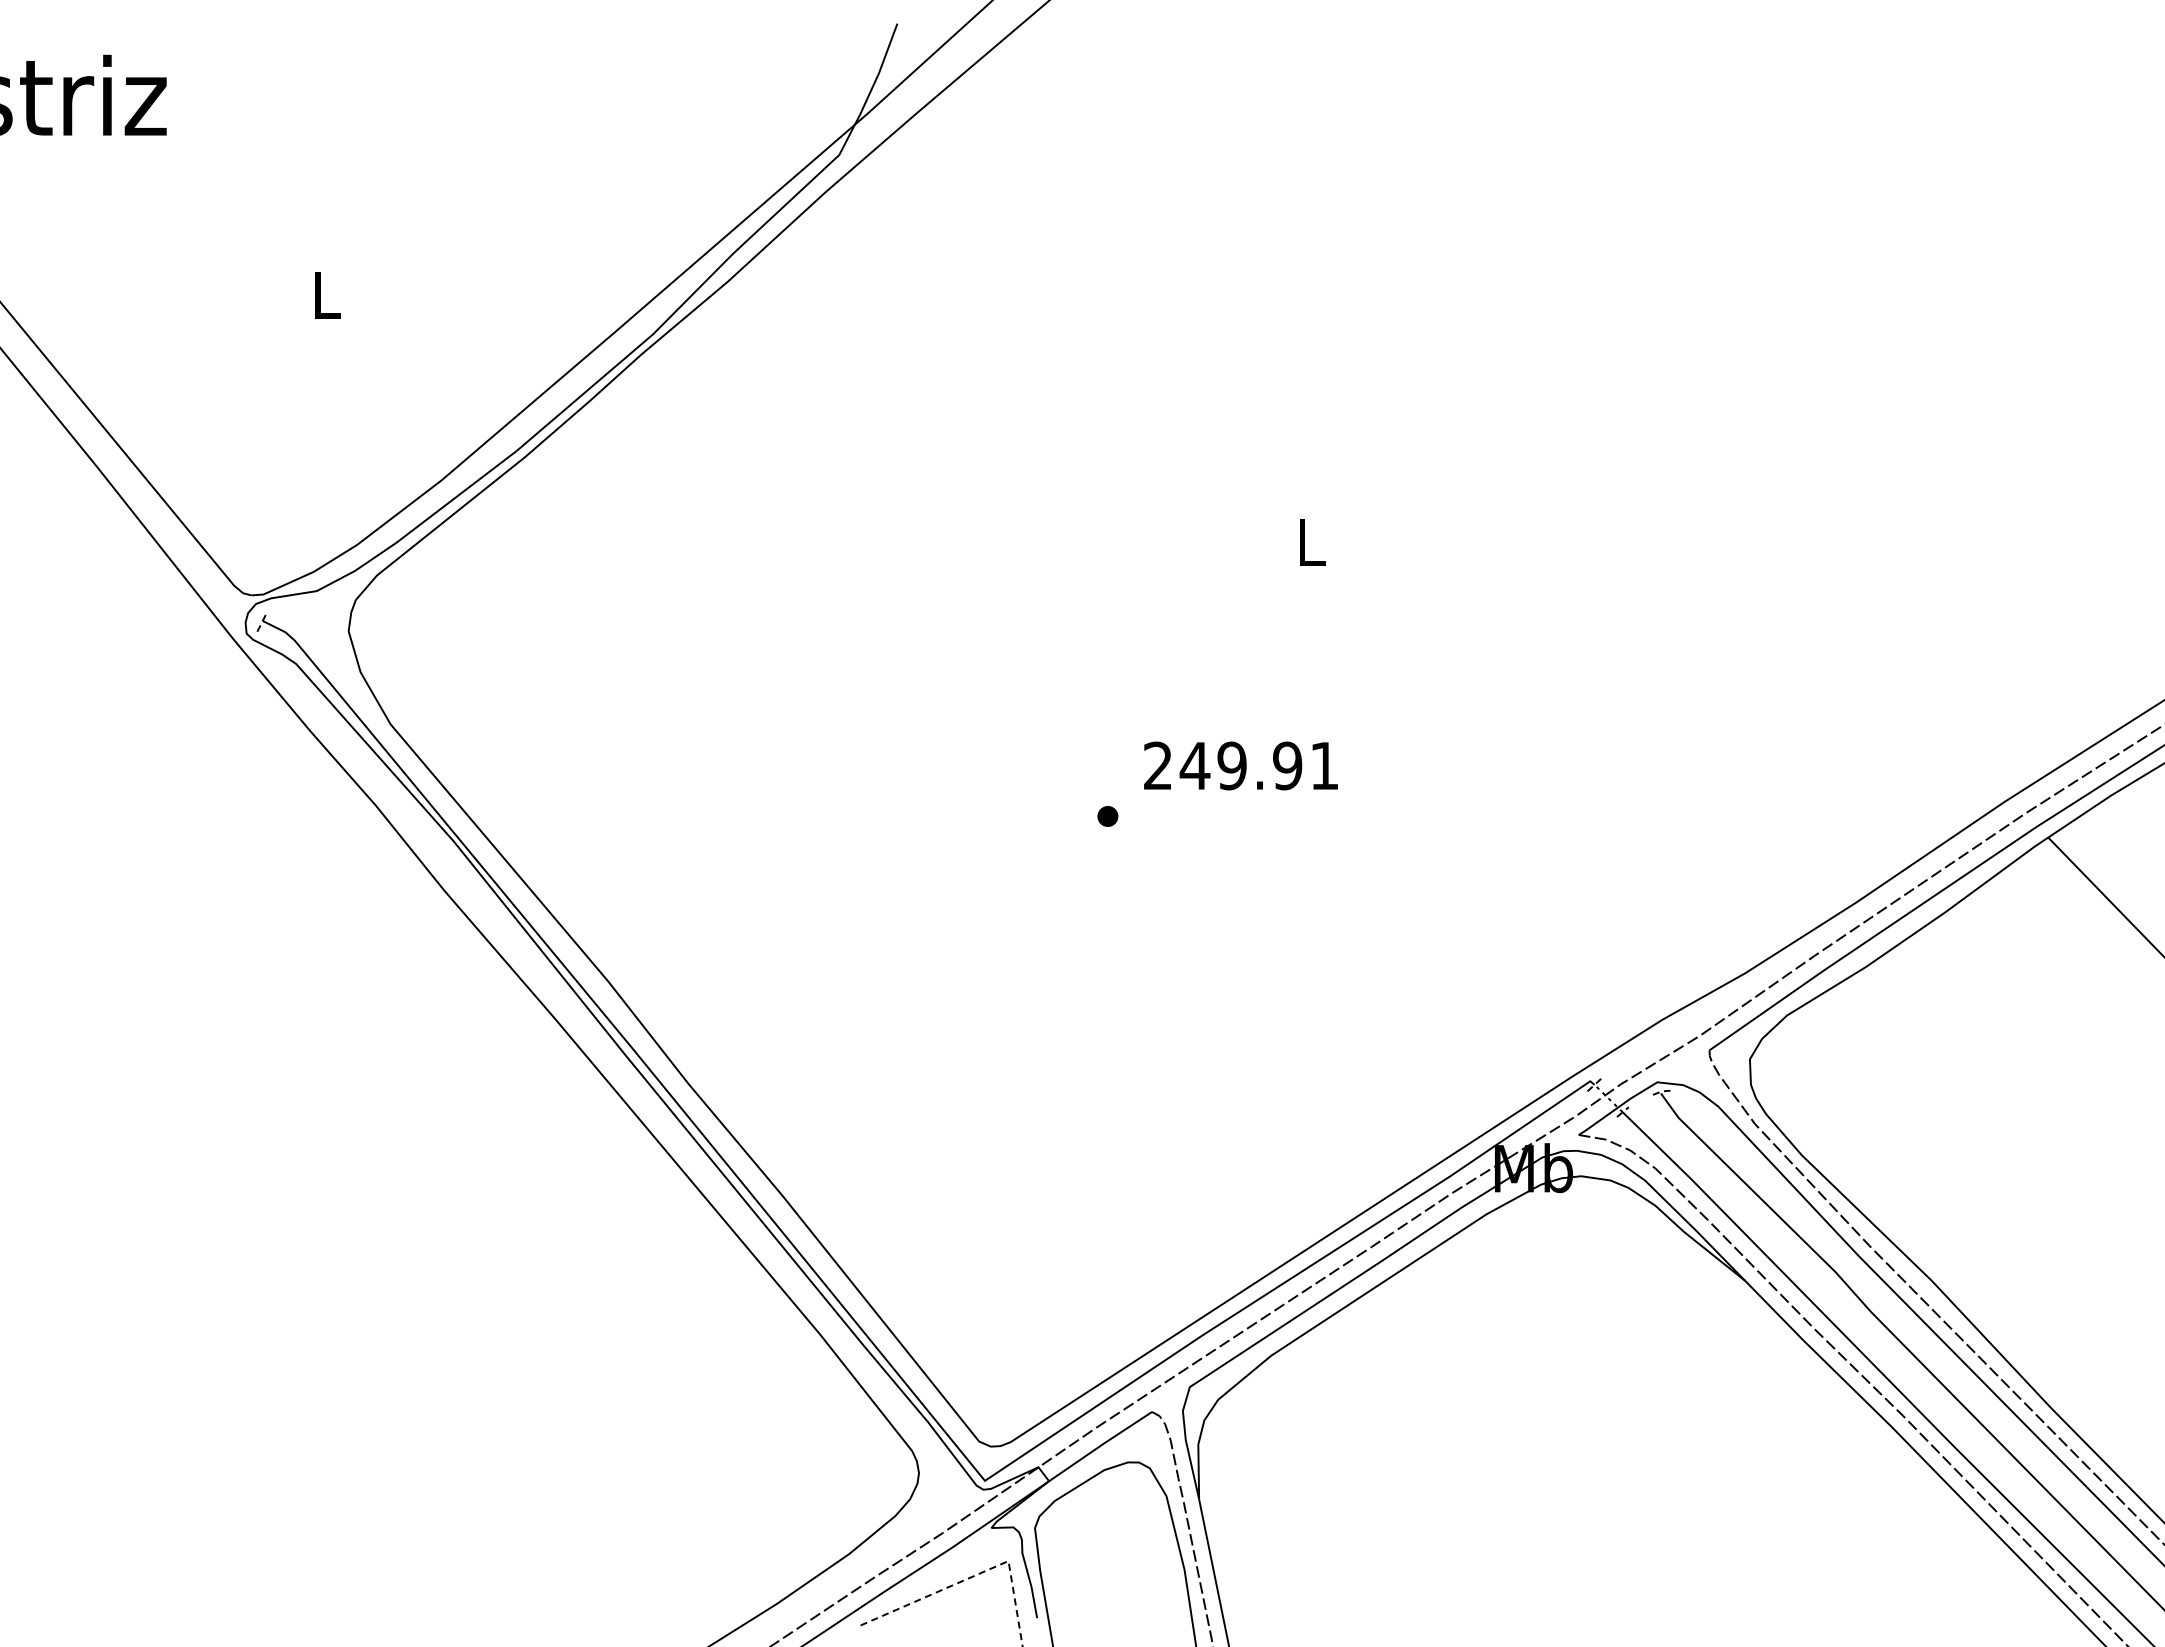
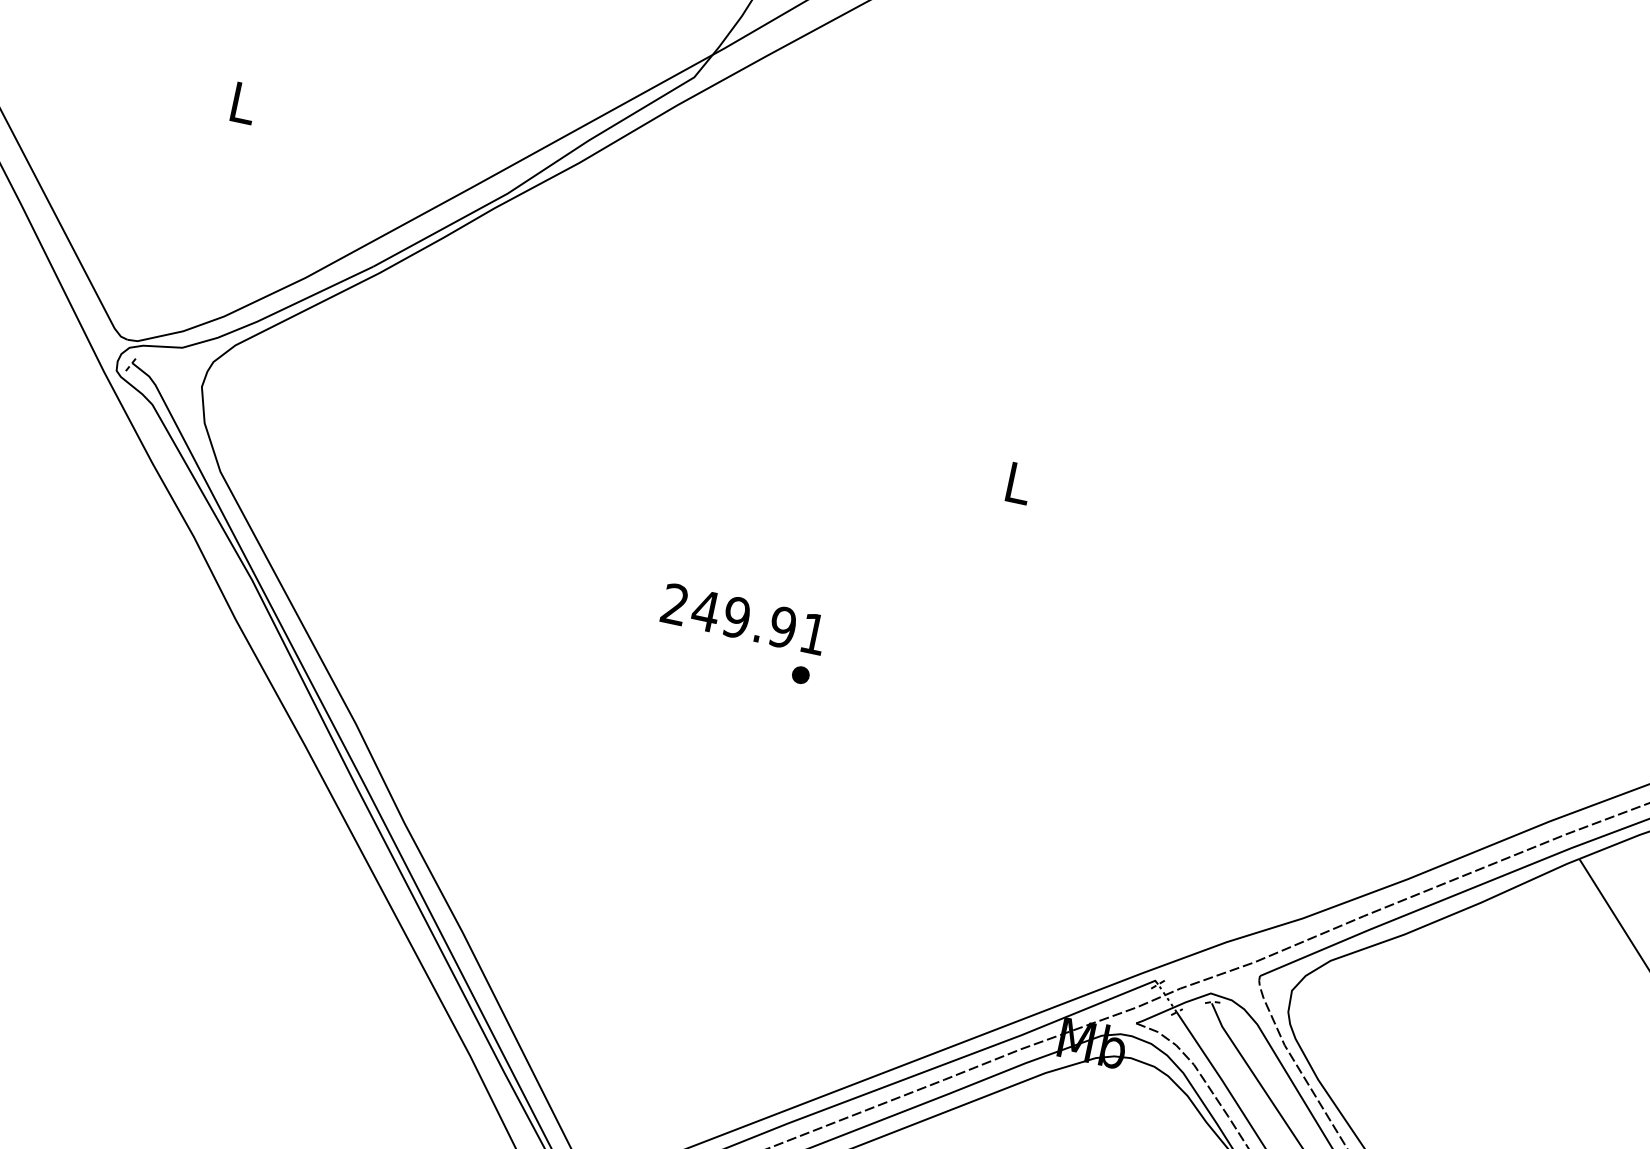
text: (1240, 765) -> (743, 618), moved

